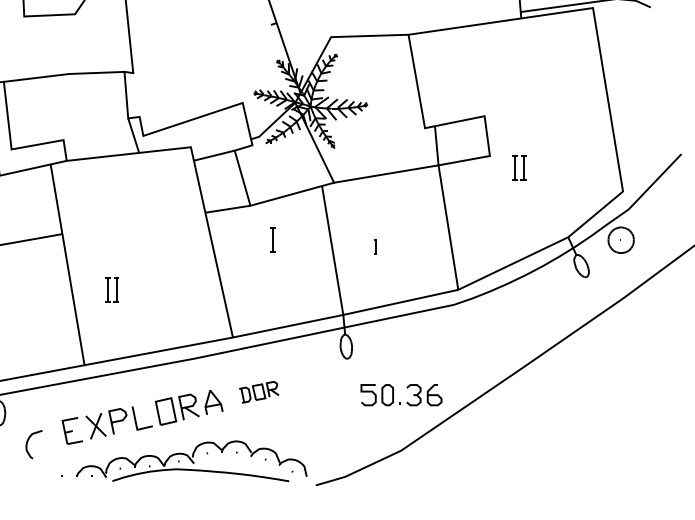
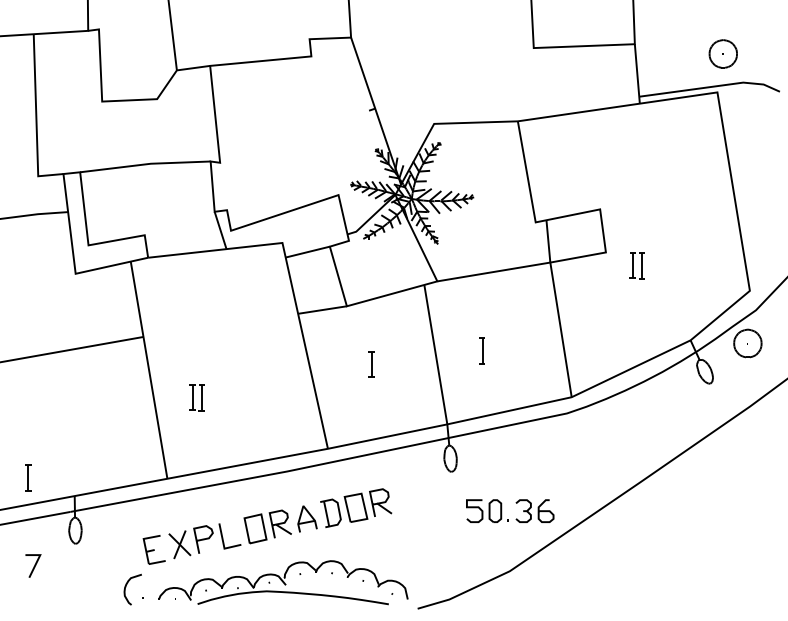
part: (273, 240) -> (371, 364), moved
part: (374, 246) -> (481, 350), size x1.67
part: (259, 391) -> (356, 507), size x1.67
curve: (28, 442) -> (126, 587), moved

